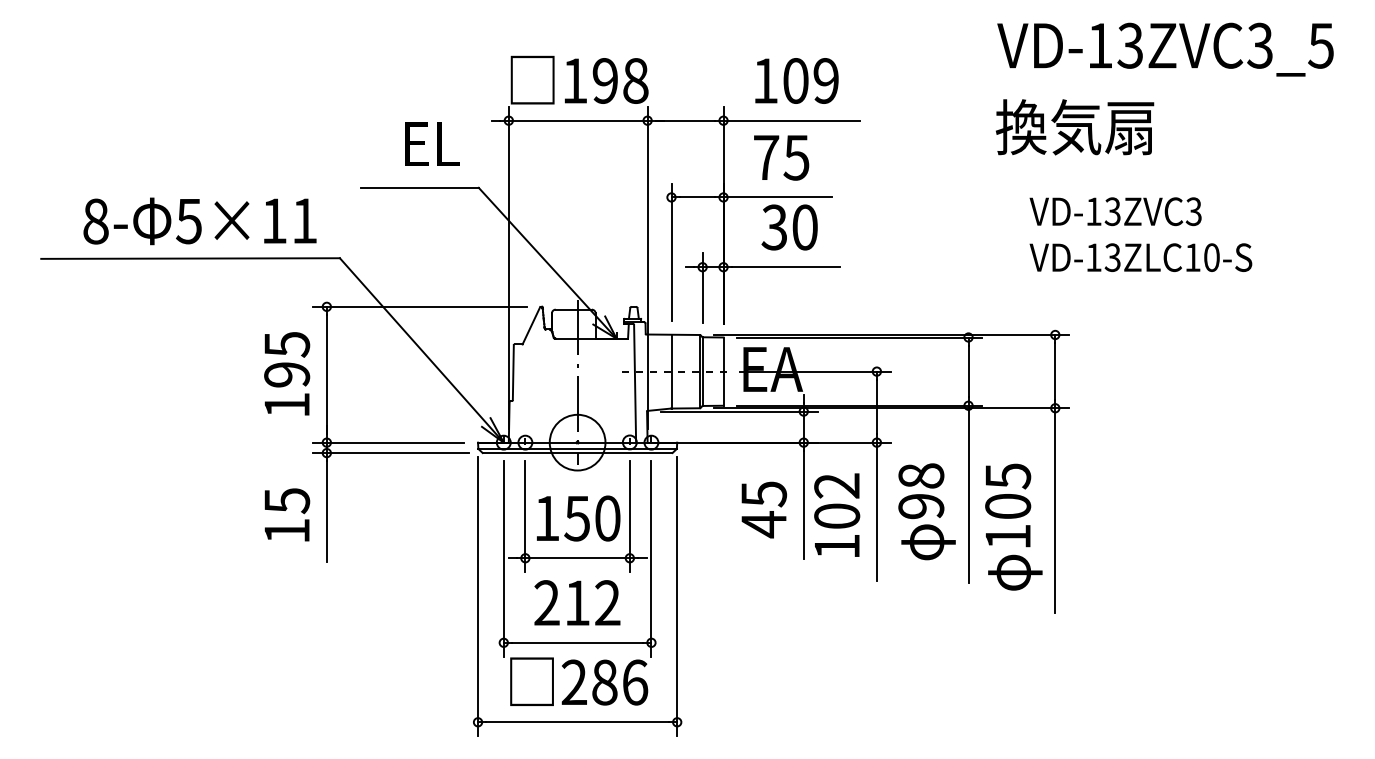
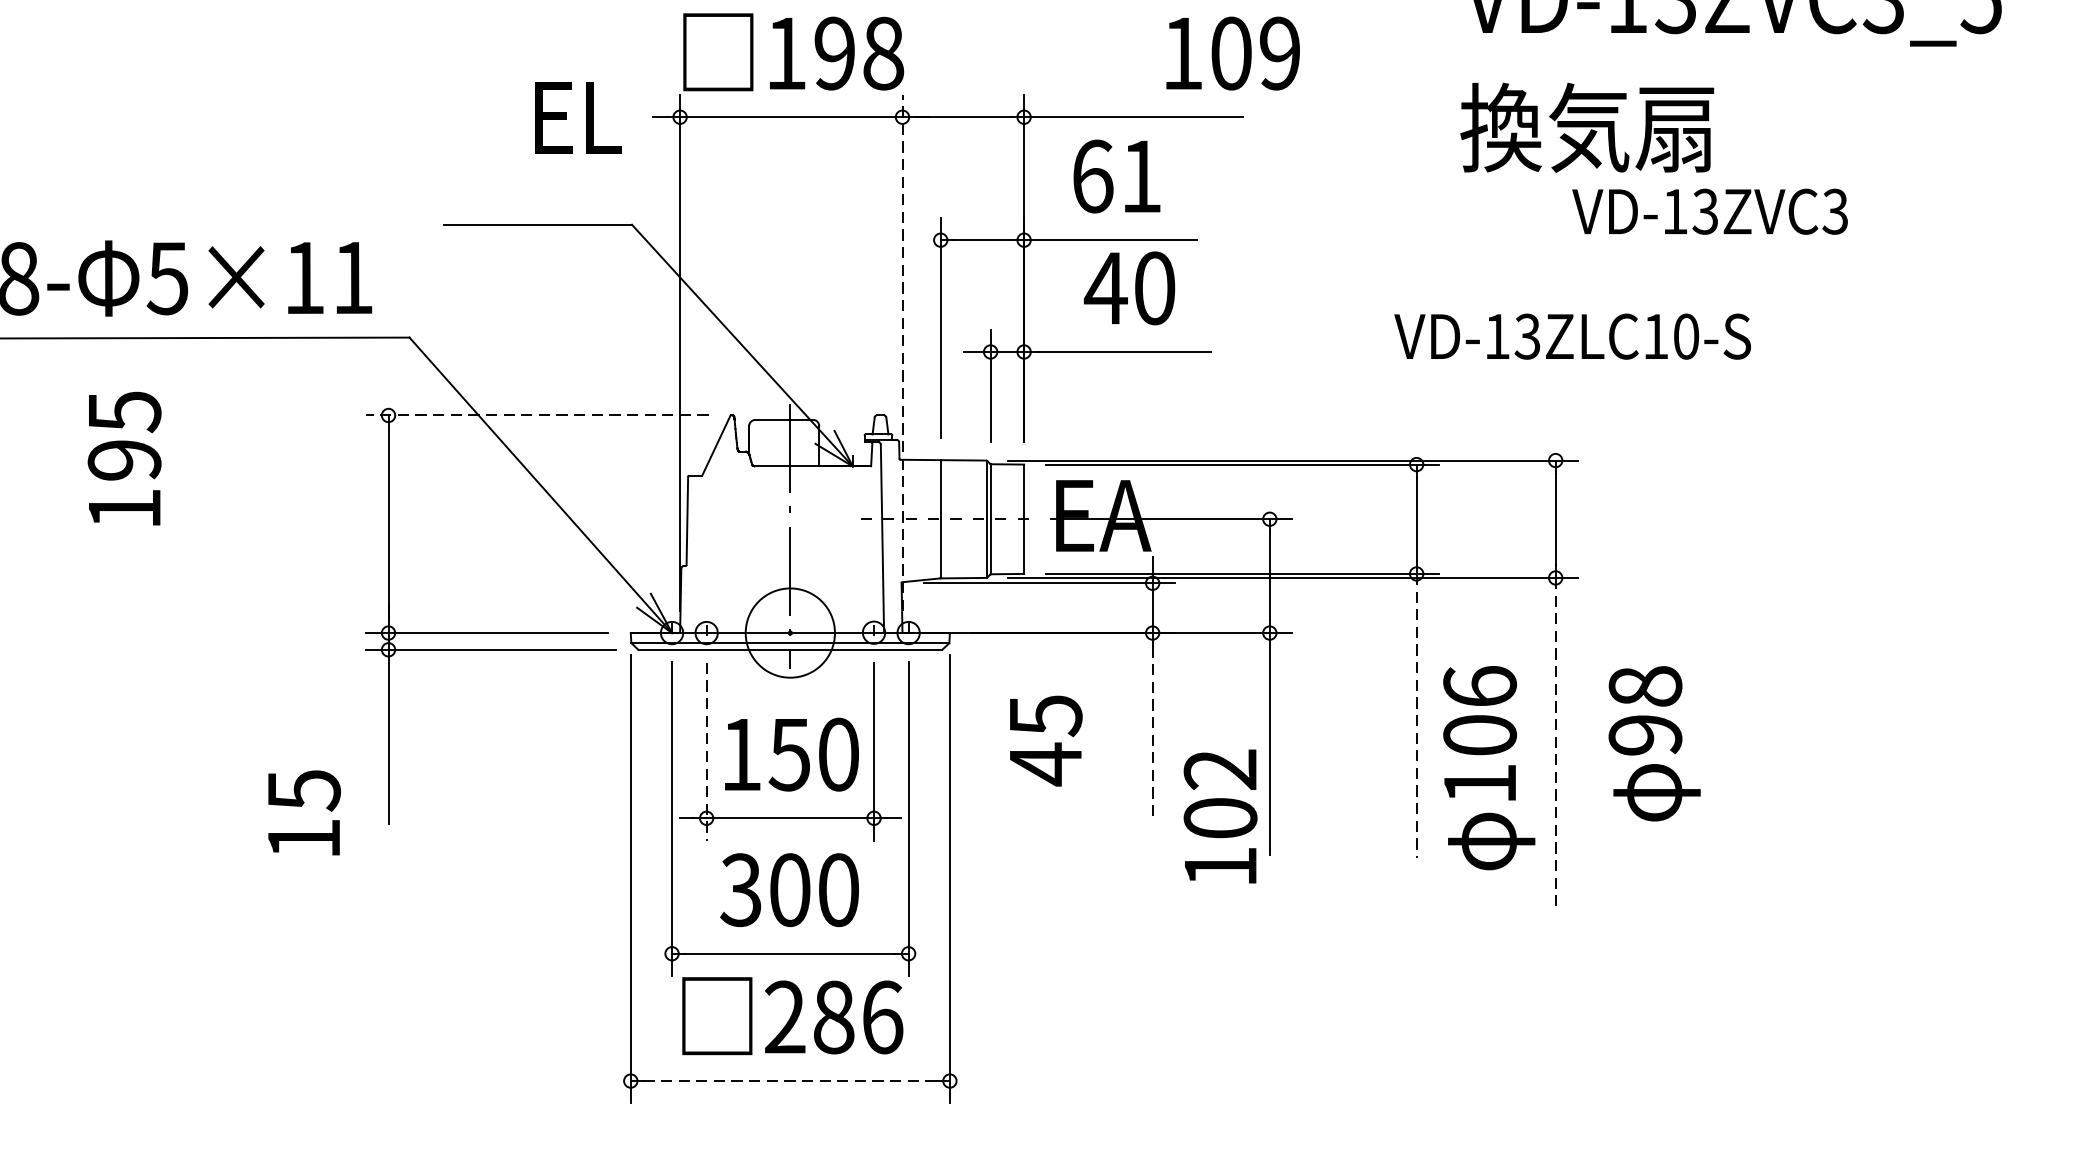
text: (796, 80) -> (1232, 52), moved
text: (432, 143) -> (578, 116), moved
text: (781, 157) -> (1117, 176), 75 -> 61
text: (1115, 211) -> (1709, 211), moved
text: (774, 227) -> (1105, 288), 30 -> 40
text: (1140, 257) -> (1572, 336), moved
line: (647, 267) -> (902, 352), solid -> dashed
line: (419, 306) -> (537, 414), solid -> dashed
text: (287, 373) -> (125, 458), moved
text: (1008, 476) -> (1480, 687), 105 -> 106
line: (968, 494) -> (1416, 716), solid -> dashed
line: (803, 505) -> (1152, 733), solid -> dashed
text: (764, 509) -> (1046, 740), moved
line: (1055, 510) -> (1556, 741), solid -> dashed
text: (926, 511) -> (1653, 743), moved
text: (287, 514) -> (304, 812), moved
text: (837, 514) -> (1221, 815), moved
line: (525, 516) -> (706, 751), solid -> dashed
text: (577, 603) -> (790, 890), 212 -> 300
line: (577, 722) -> (790, 1081), solid -> dashed

